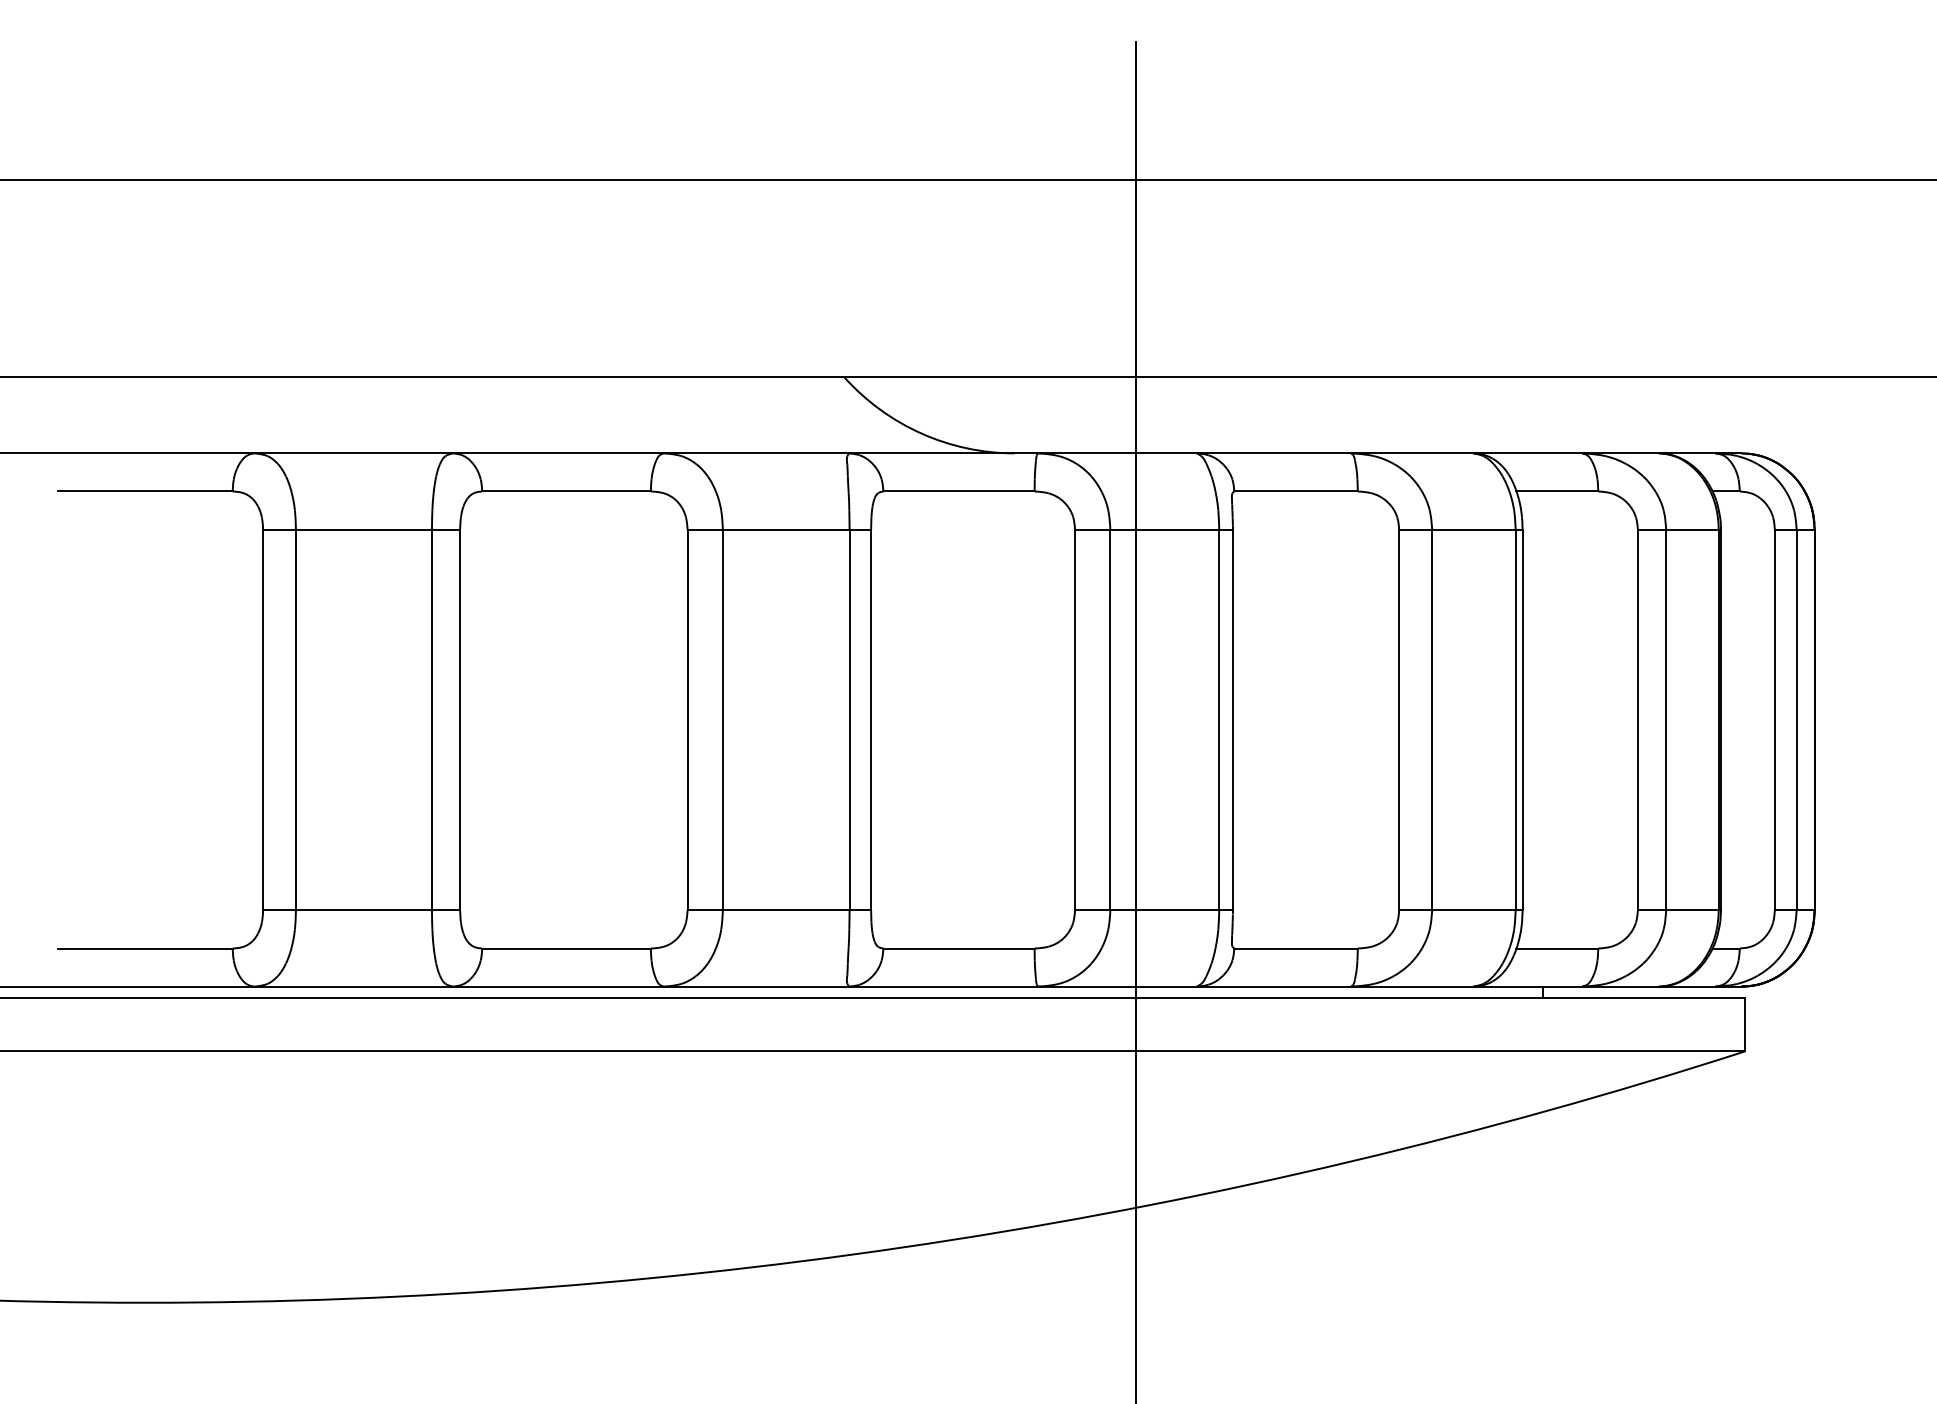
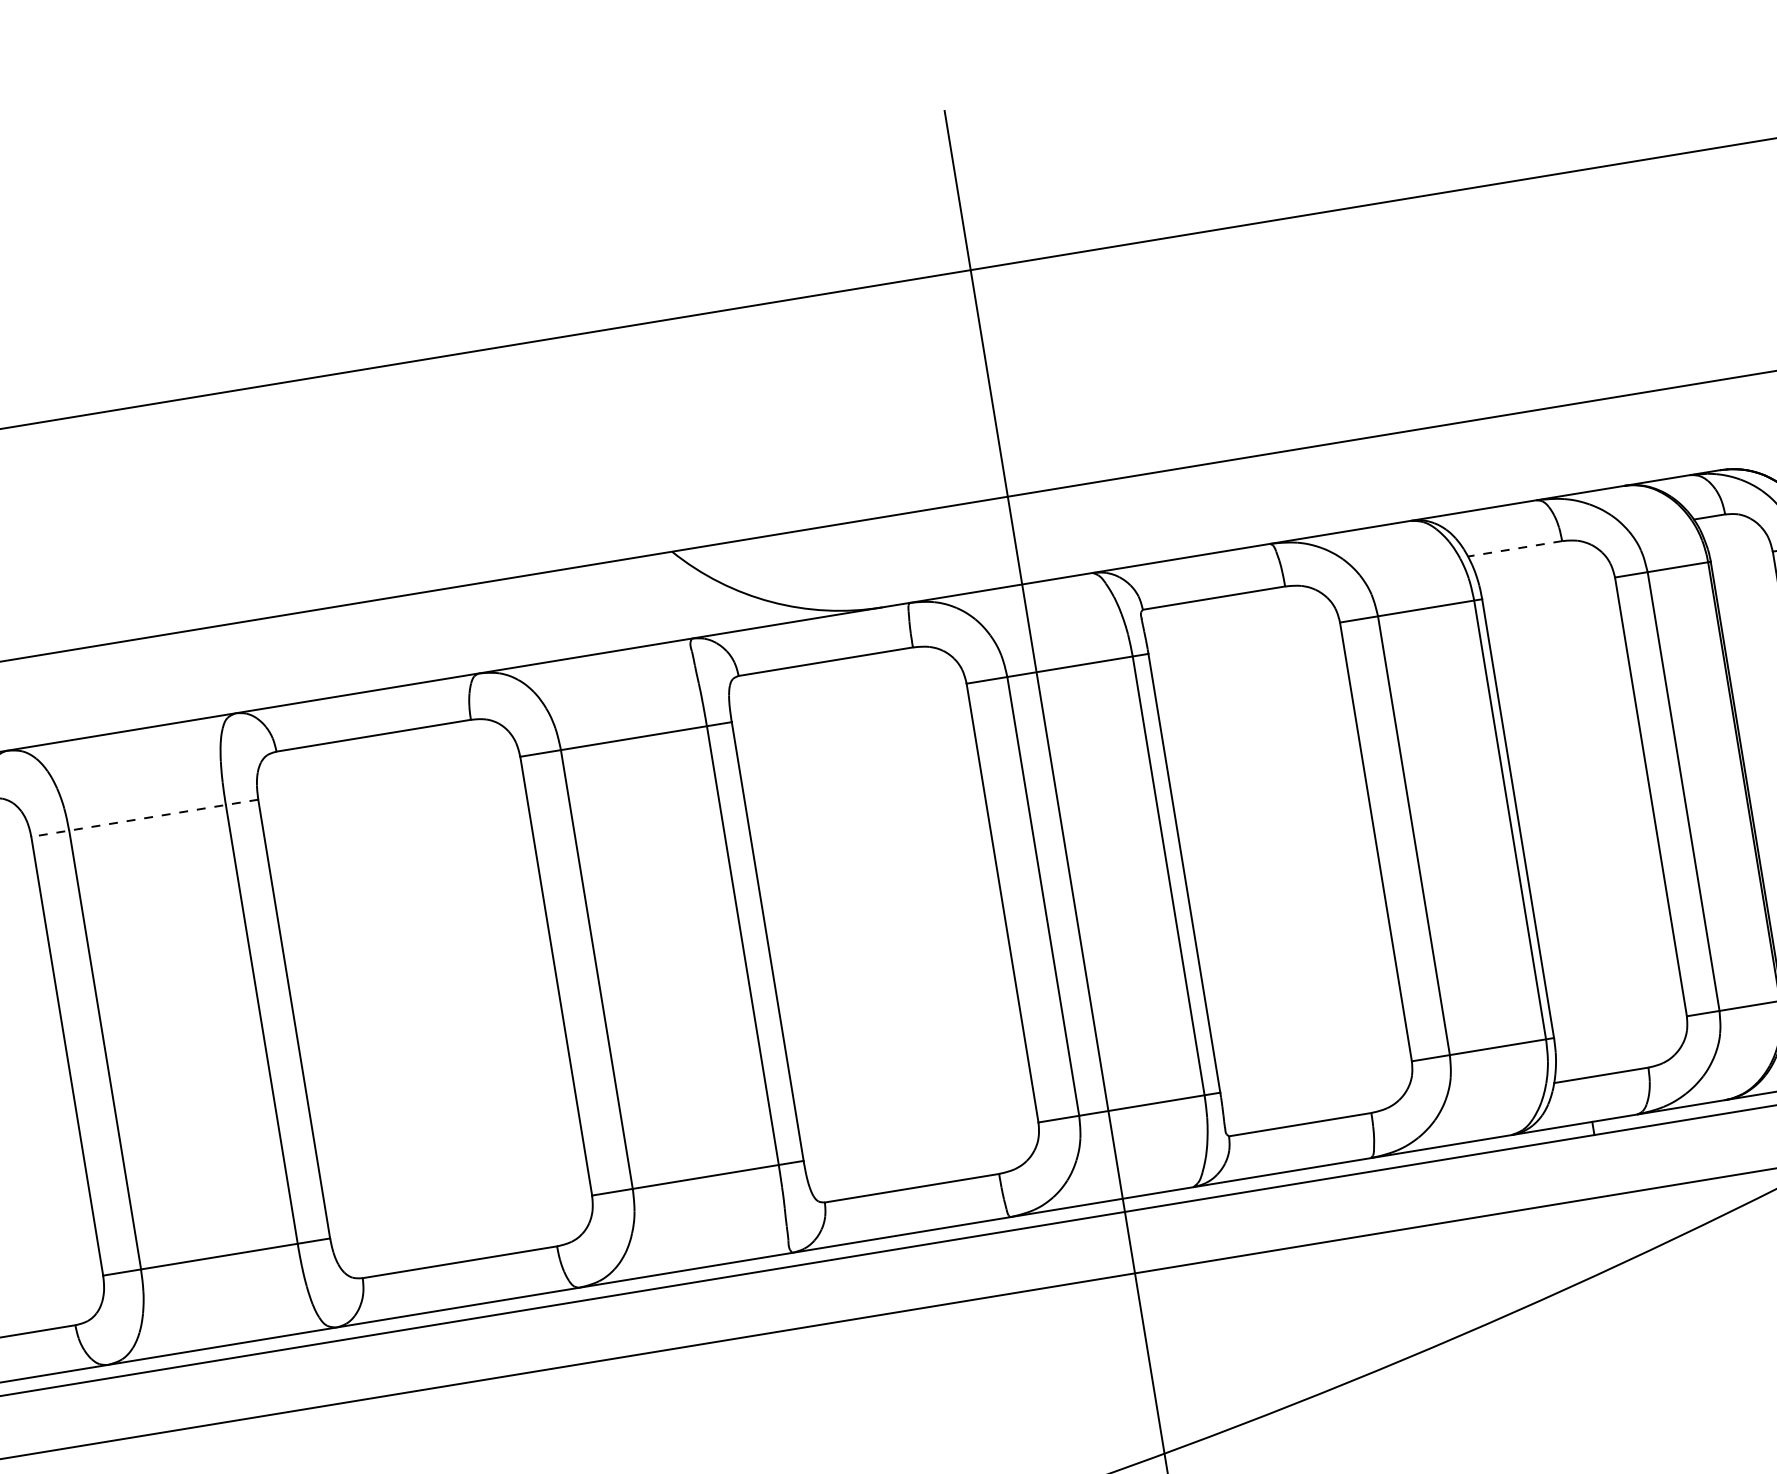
line: (1557, 491) -> (1515, 548), solid -> dashed
line: (361, 529) -> (144, 818), solid -> dashed

